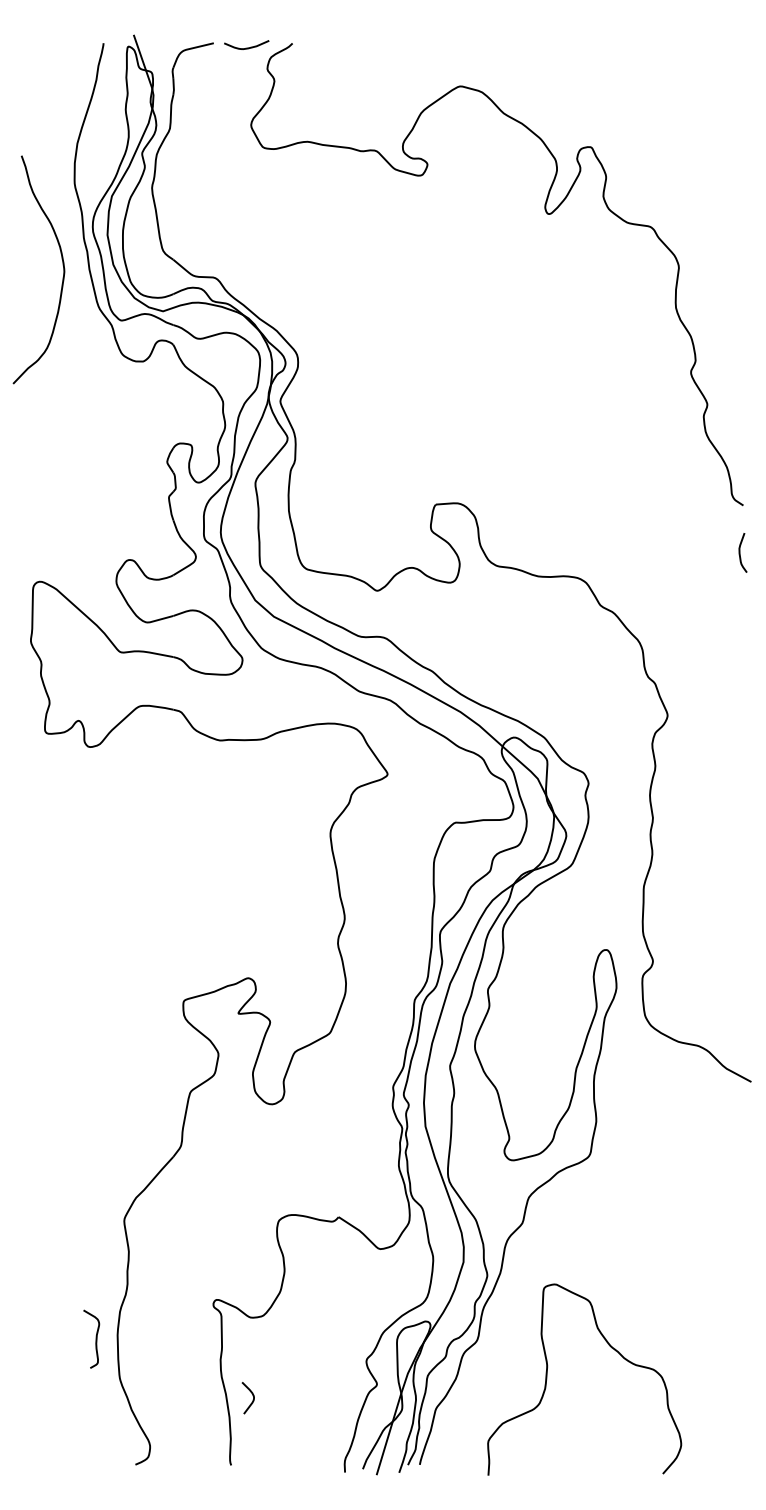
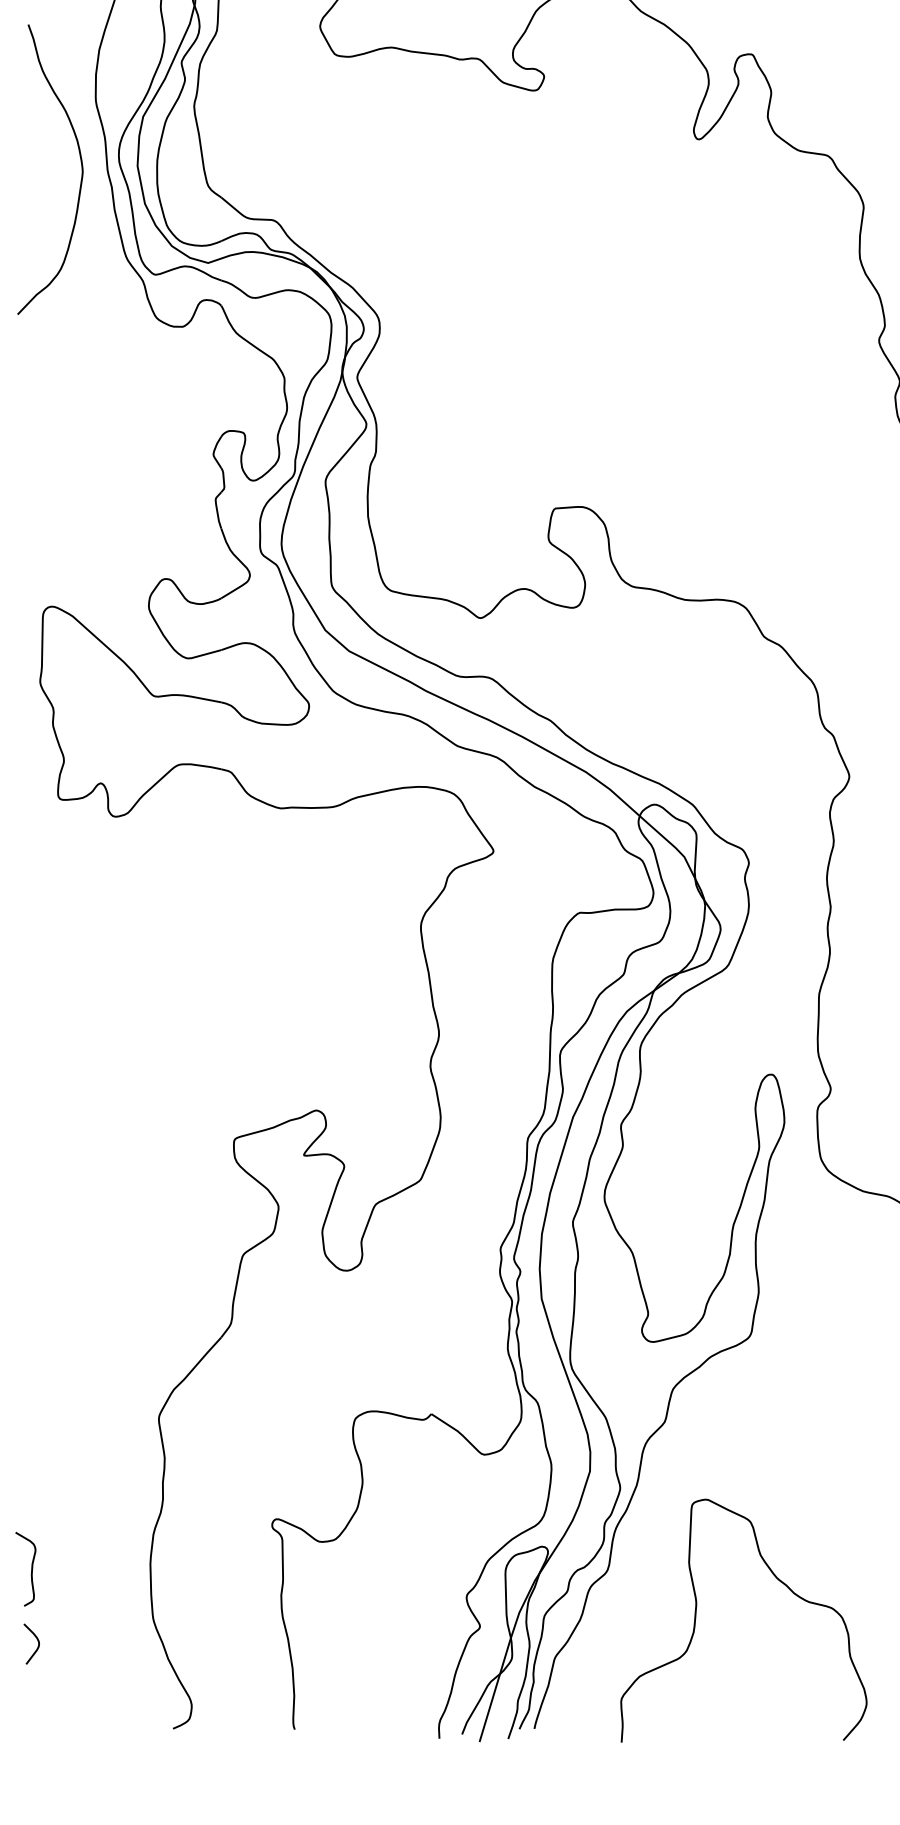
curve: (62, 265) -> (80, 164), moved
curve: (95, 1338) -> (30, 1568), moved
curve: (252, 1399) -> (37, 1645), moved

